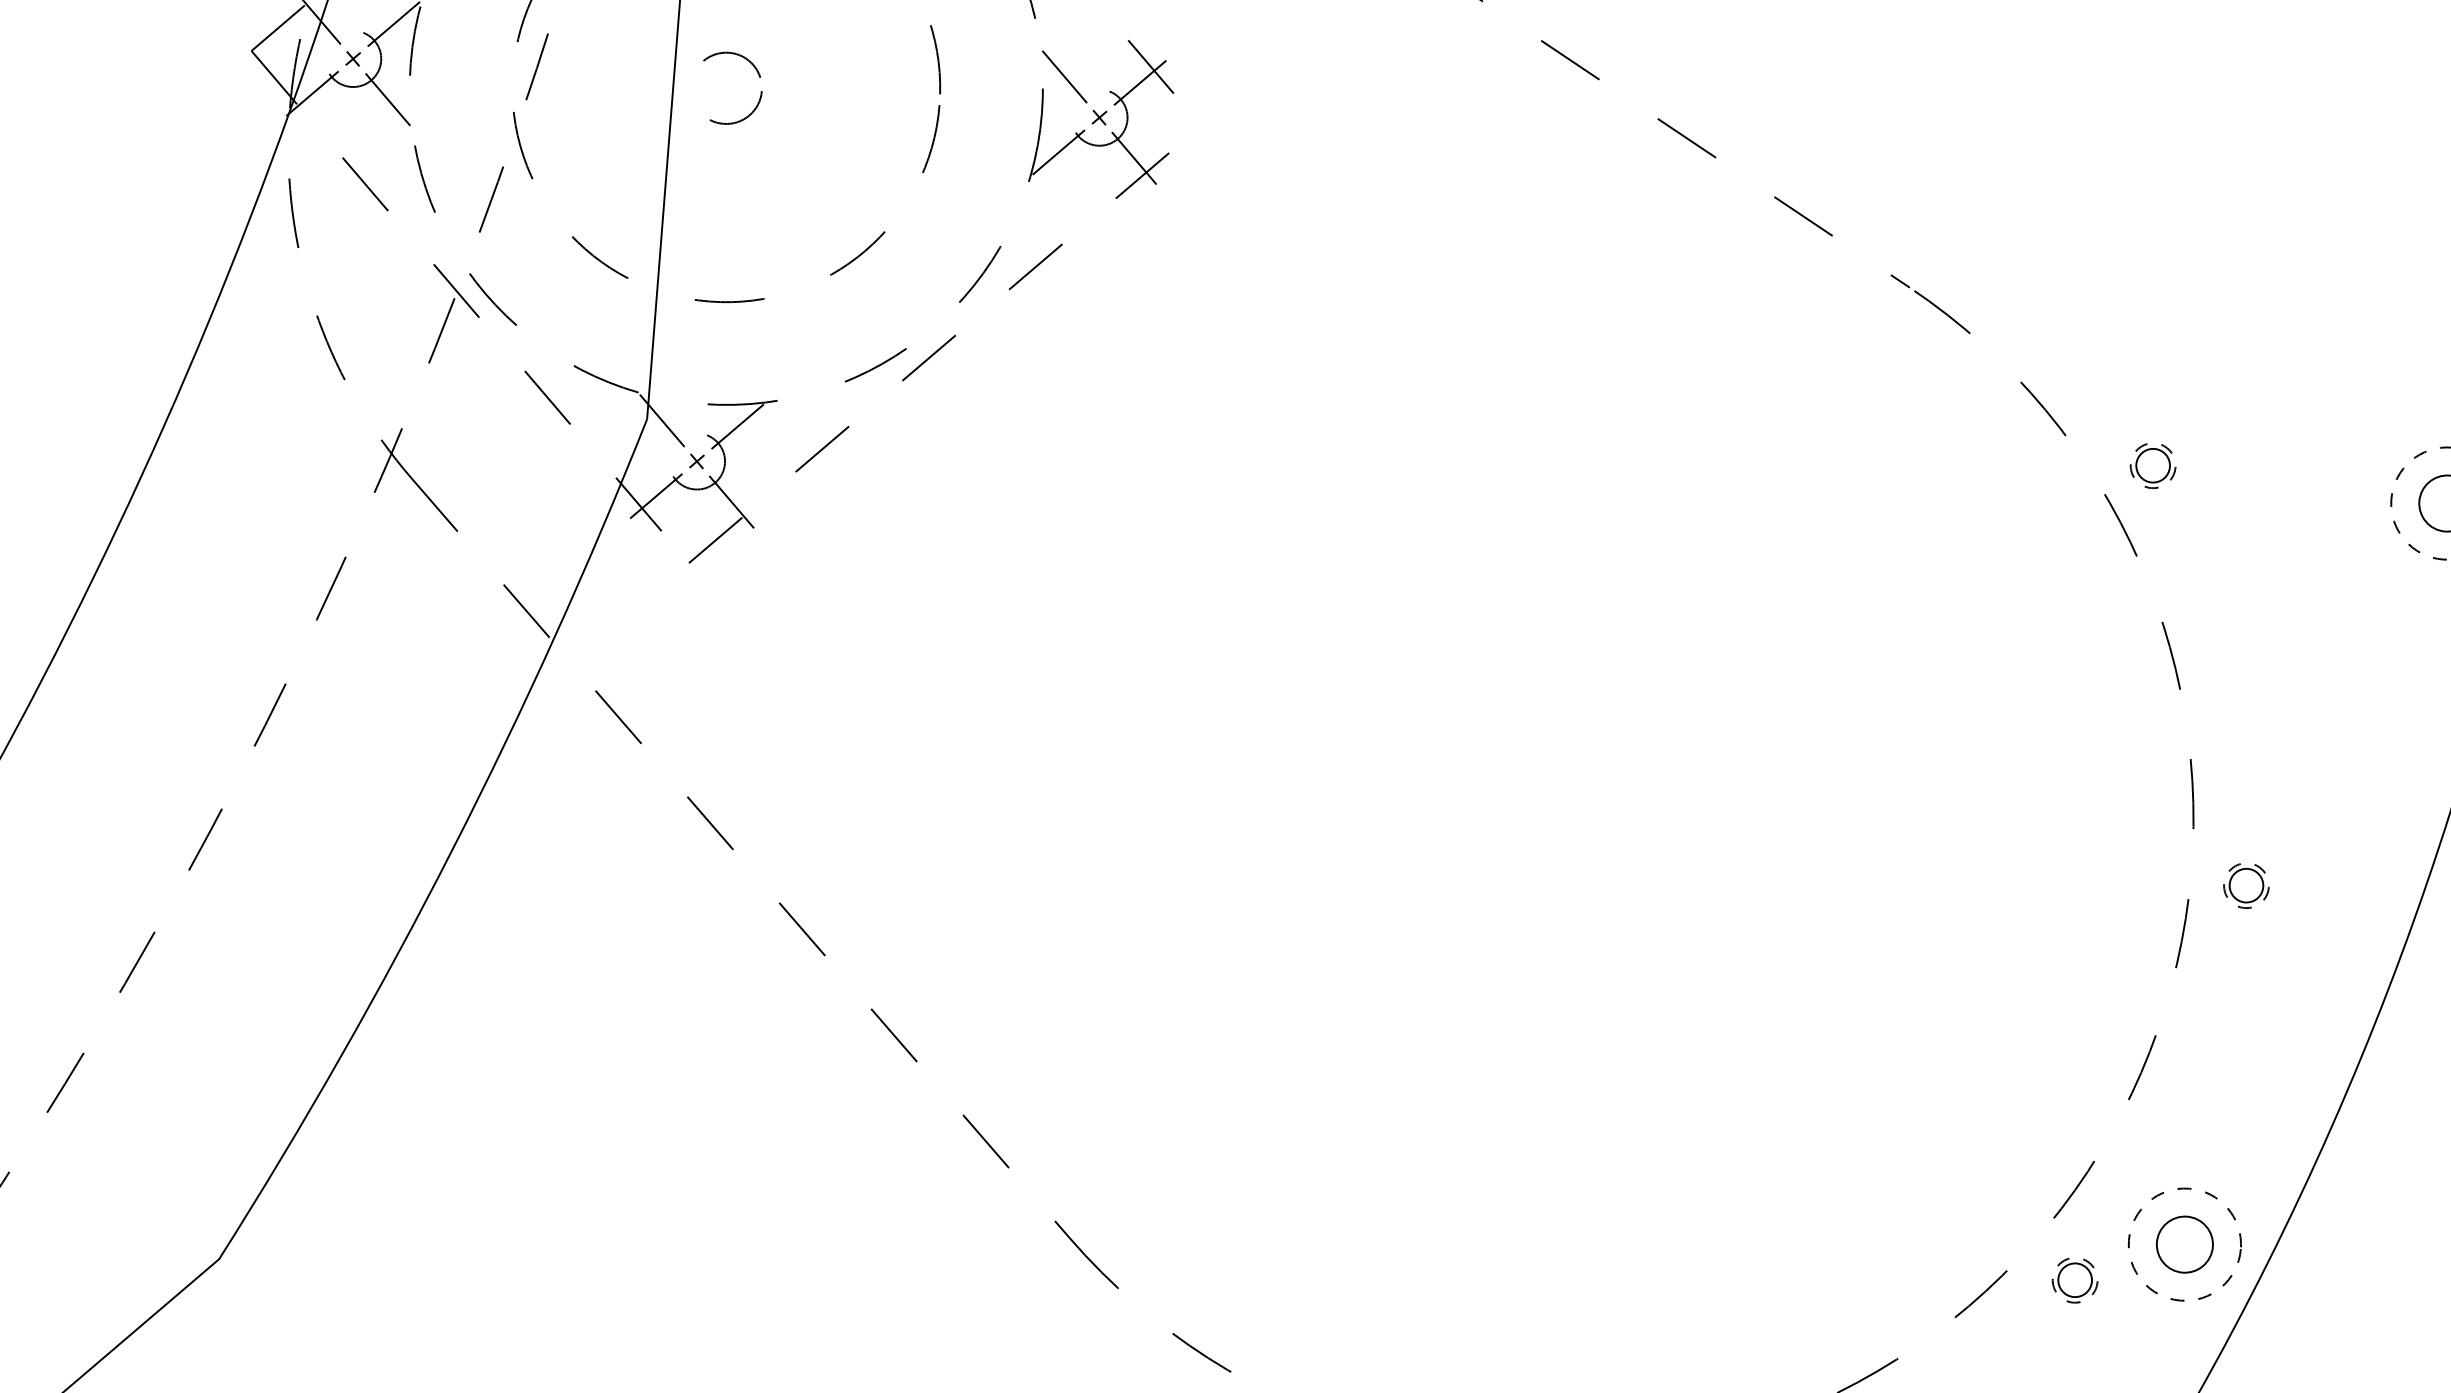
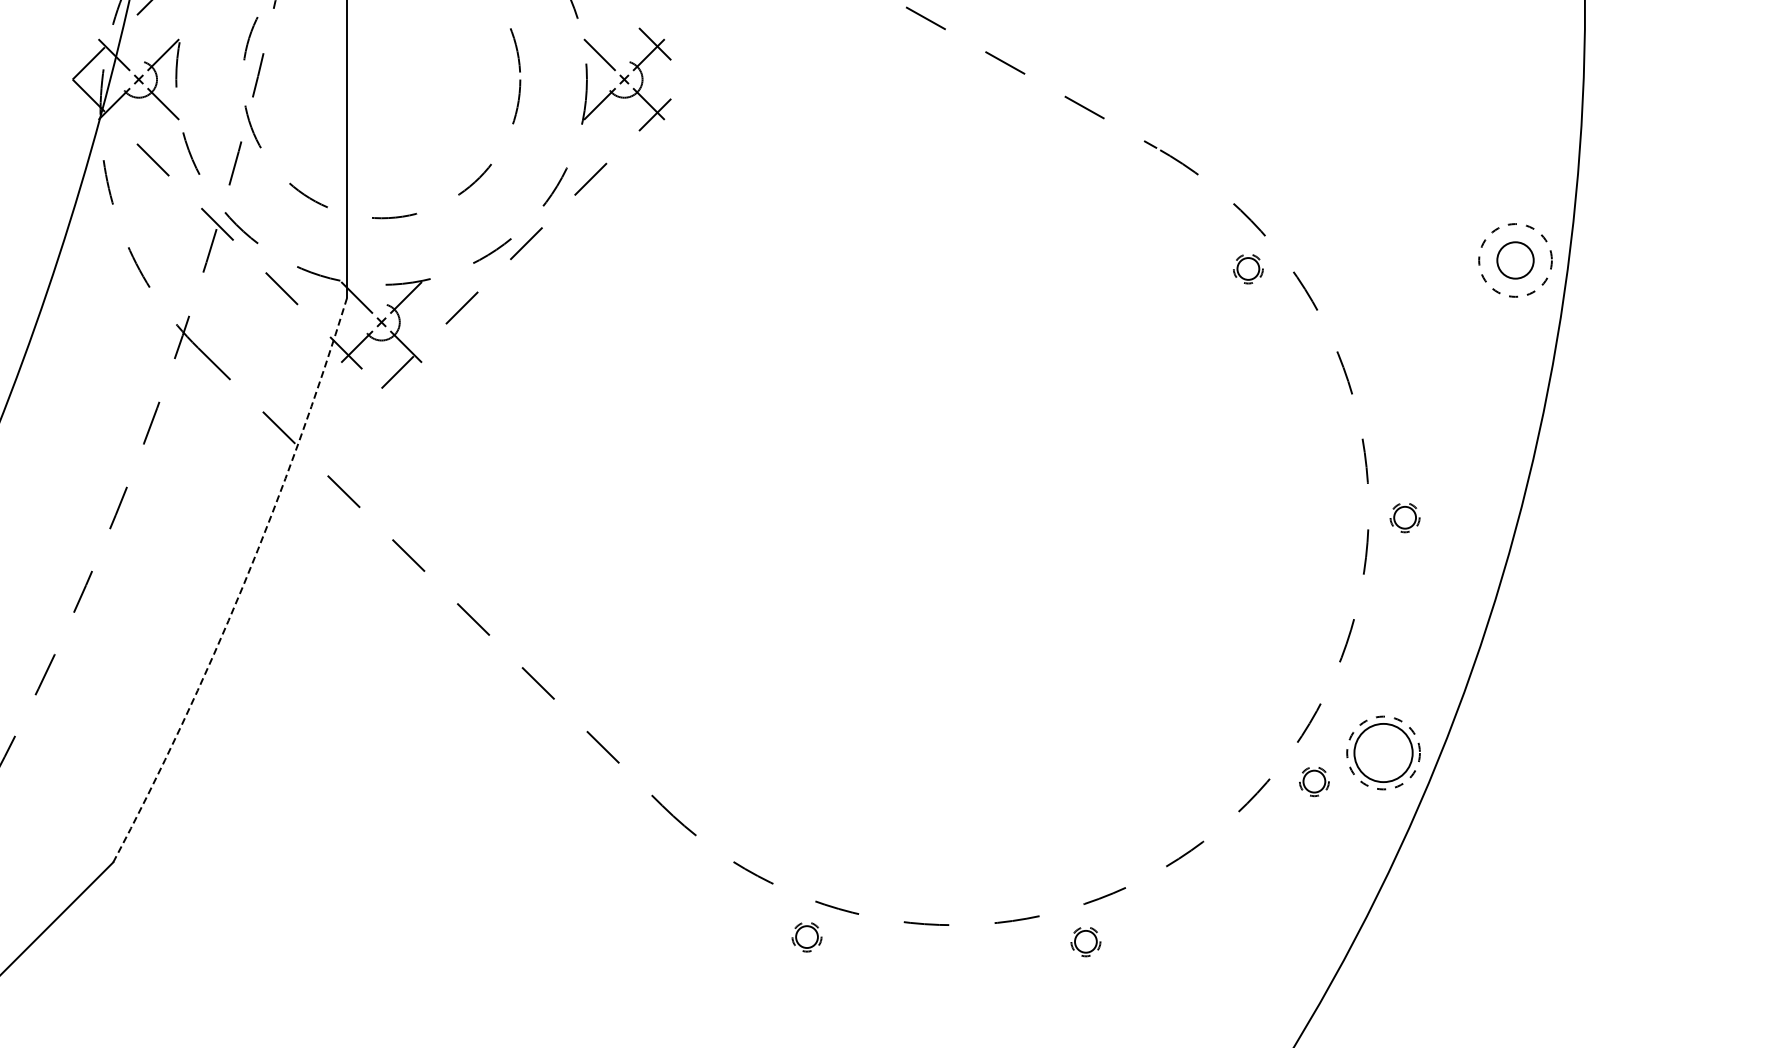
circle: (732, 88) -> (385, 79), removed
part: (2153, 466) -> (1248, 269), moved
arc: (452, 849) -> (243, 585), solid -> dashed
circle: (2184, 1243) -> (1383, 752), size x1.6

